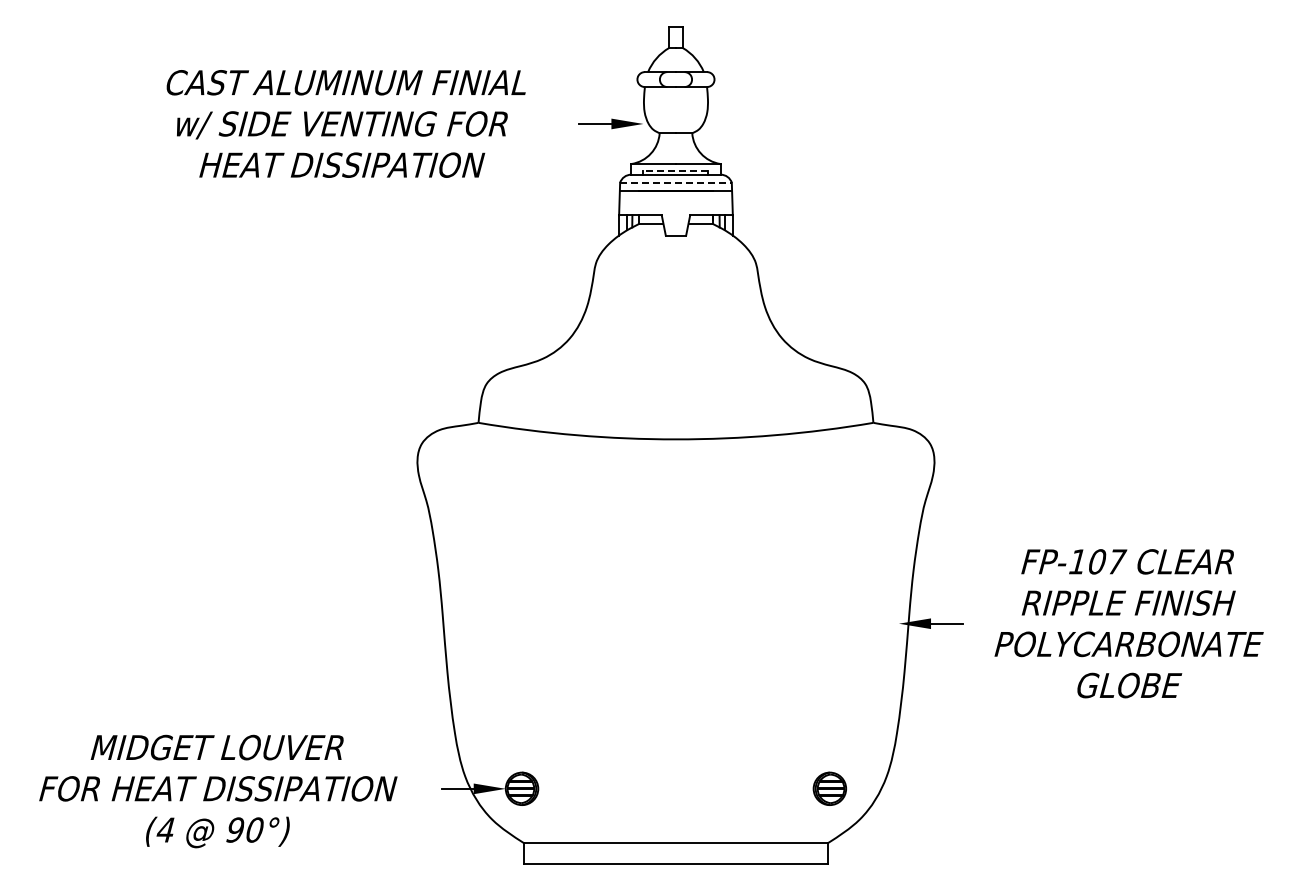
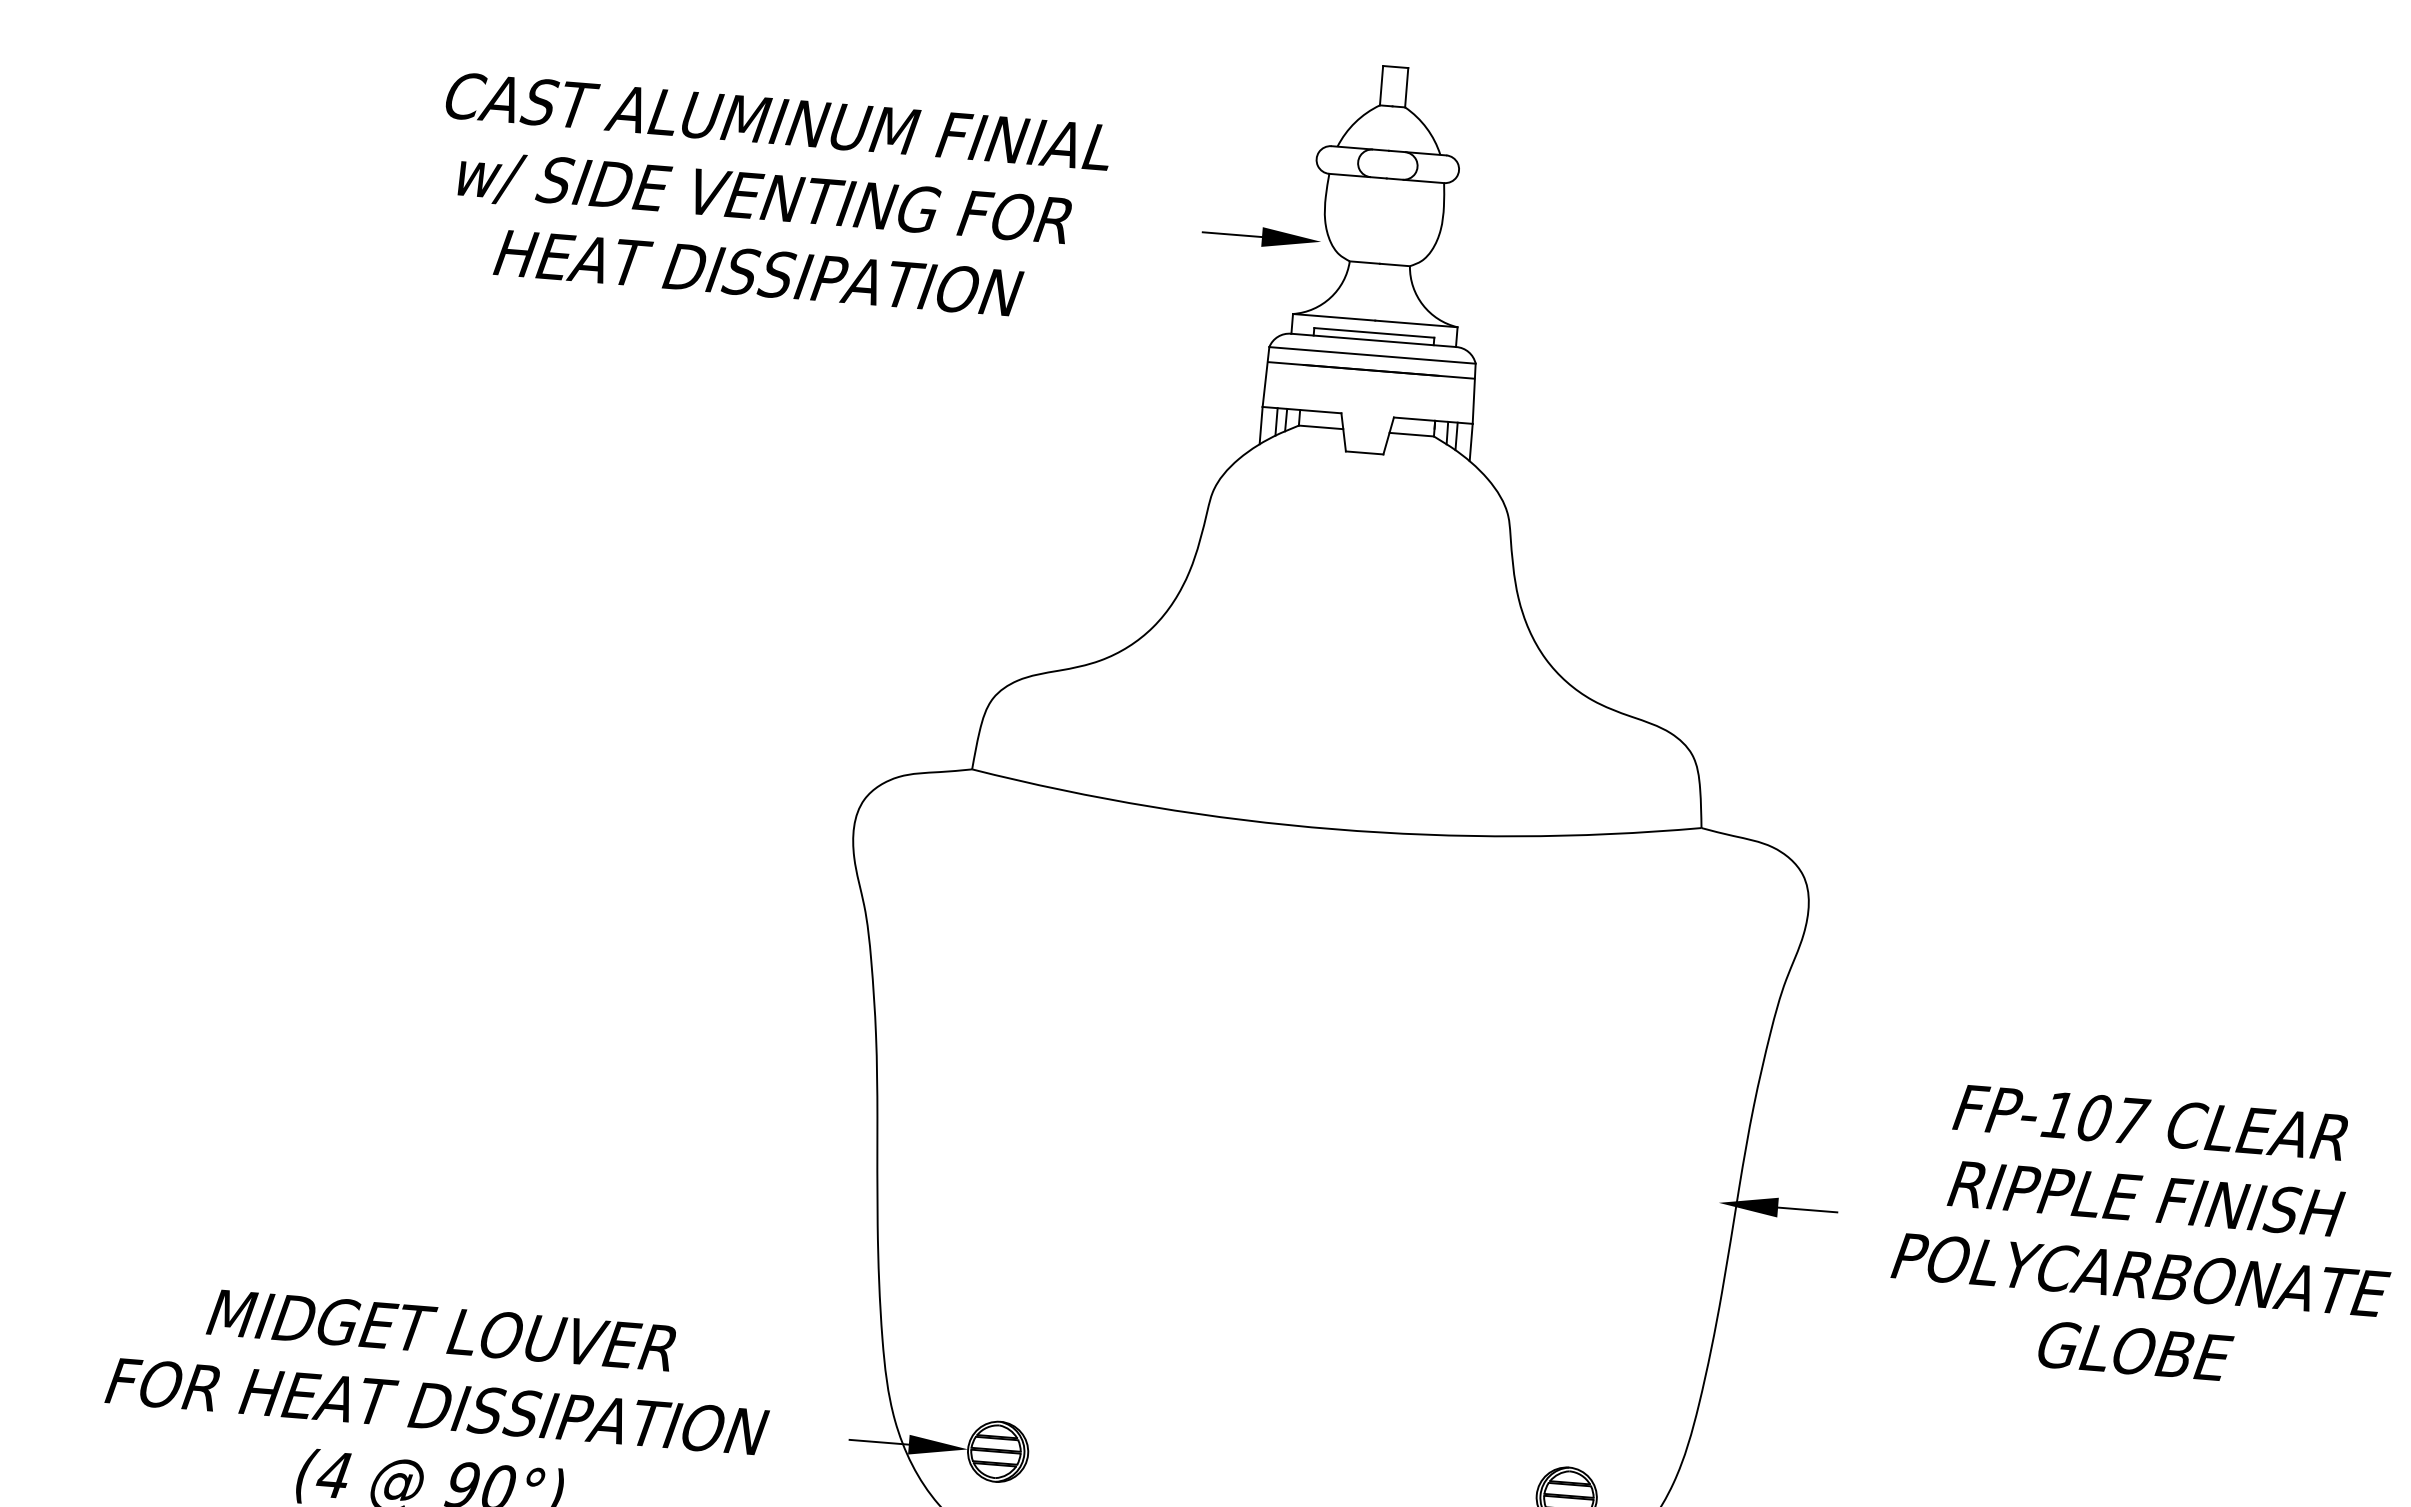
line: (675, 170) -> (1373, 332), dashed -> solid
line: (675, 182) -> (1371, 354), dashed -> solid

